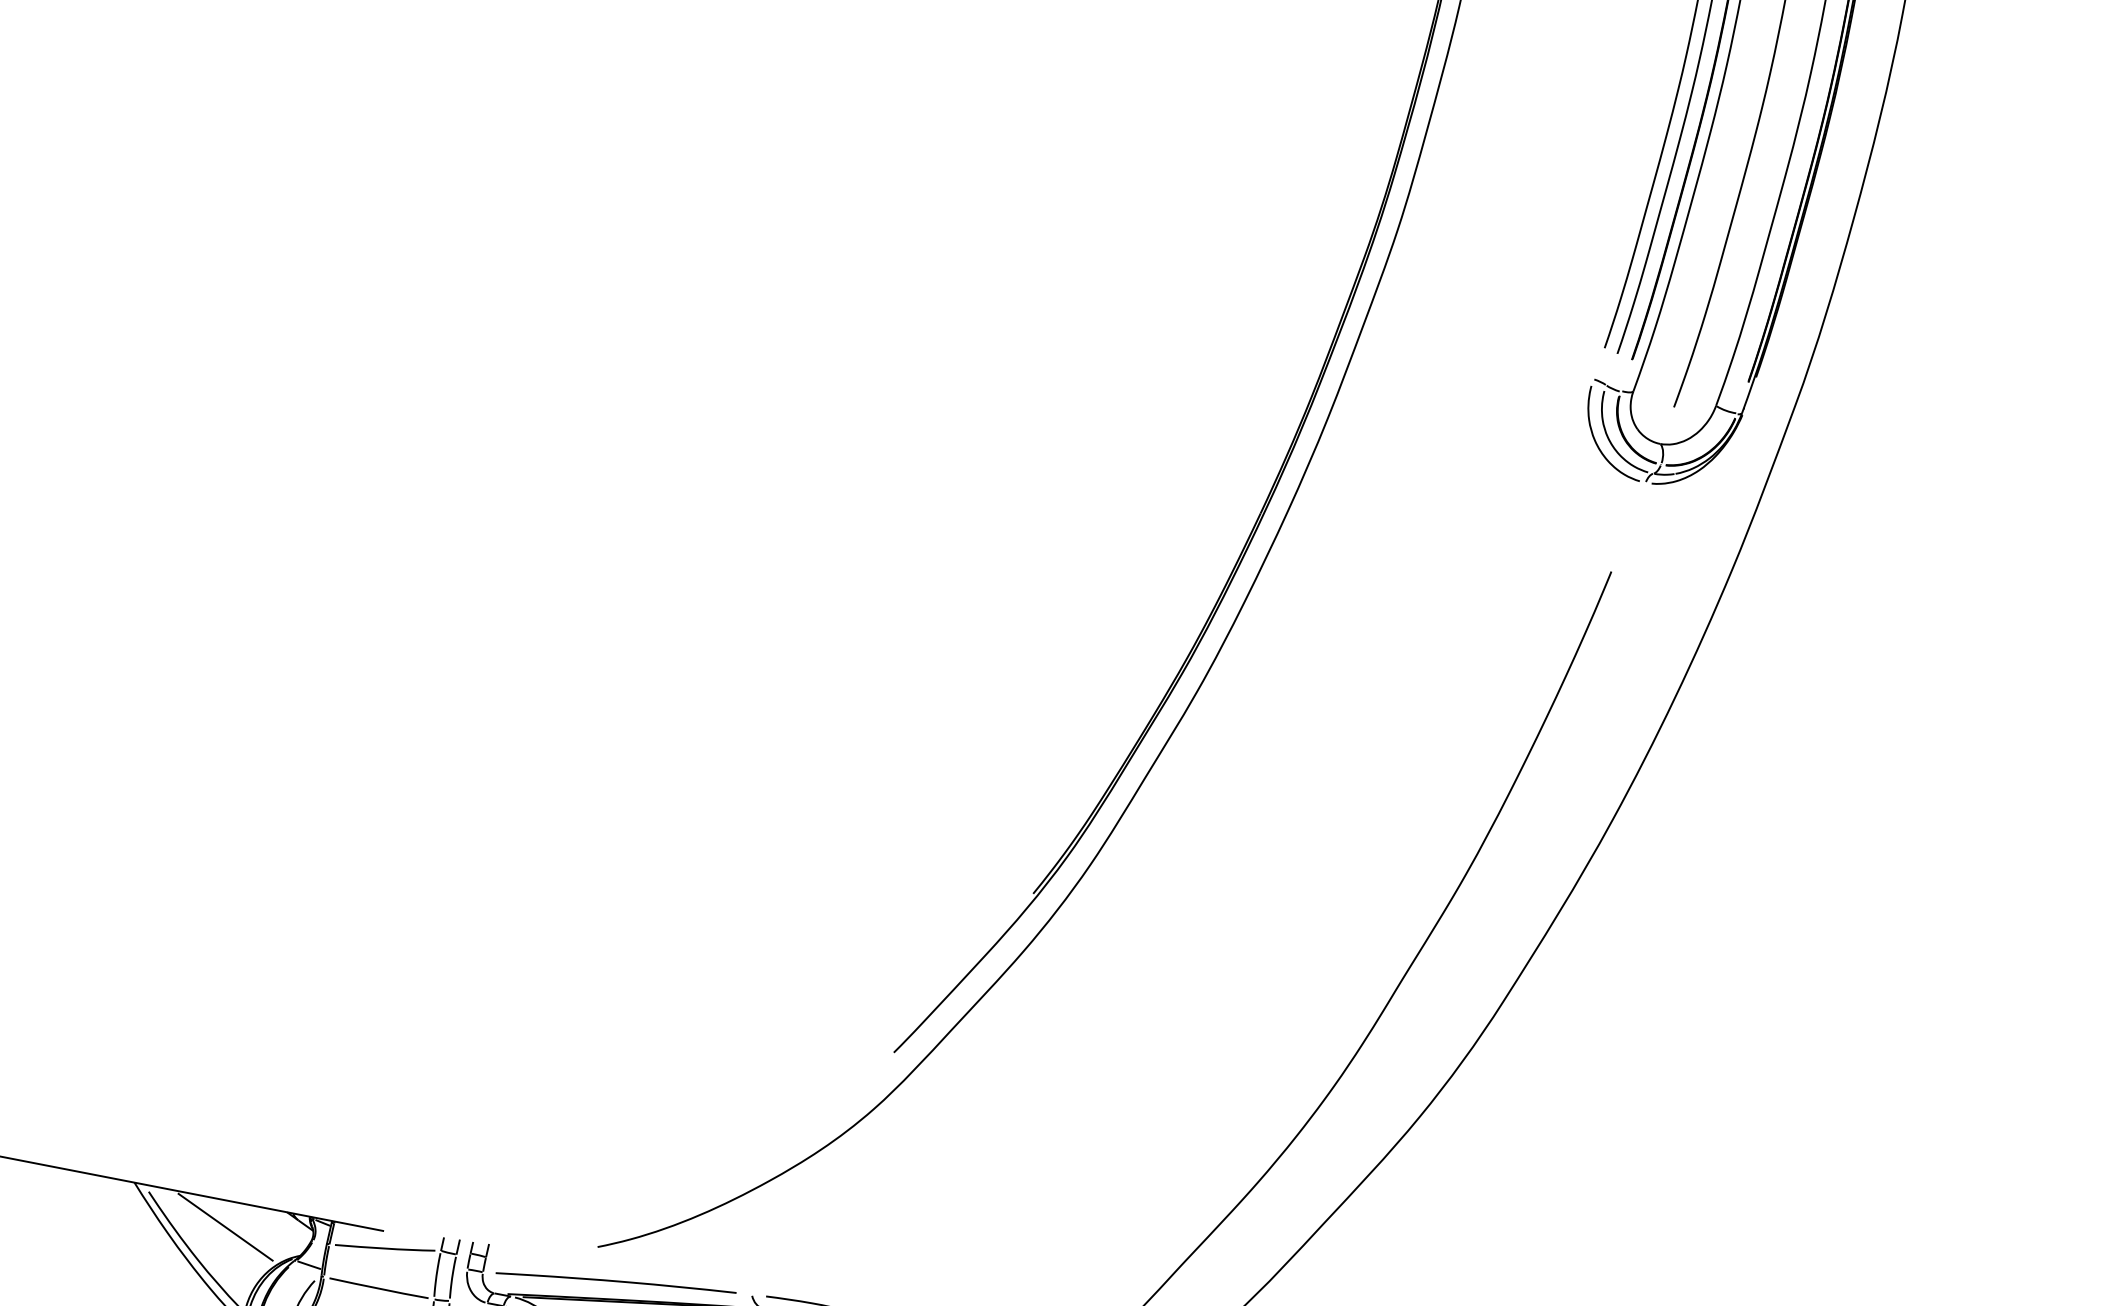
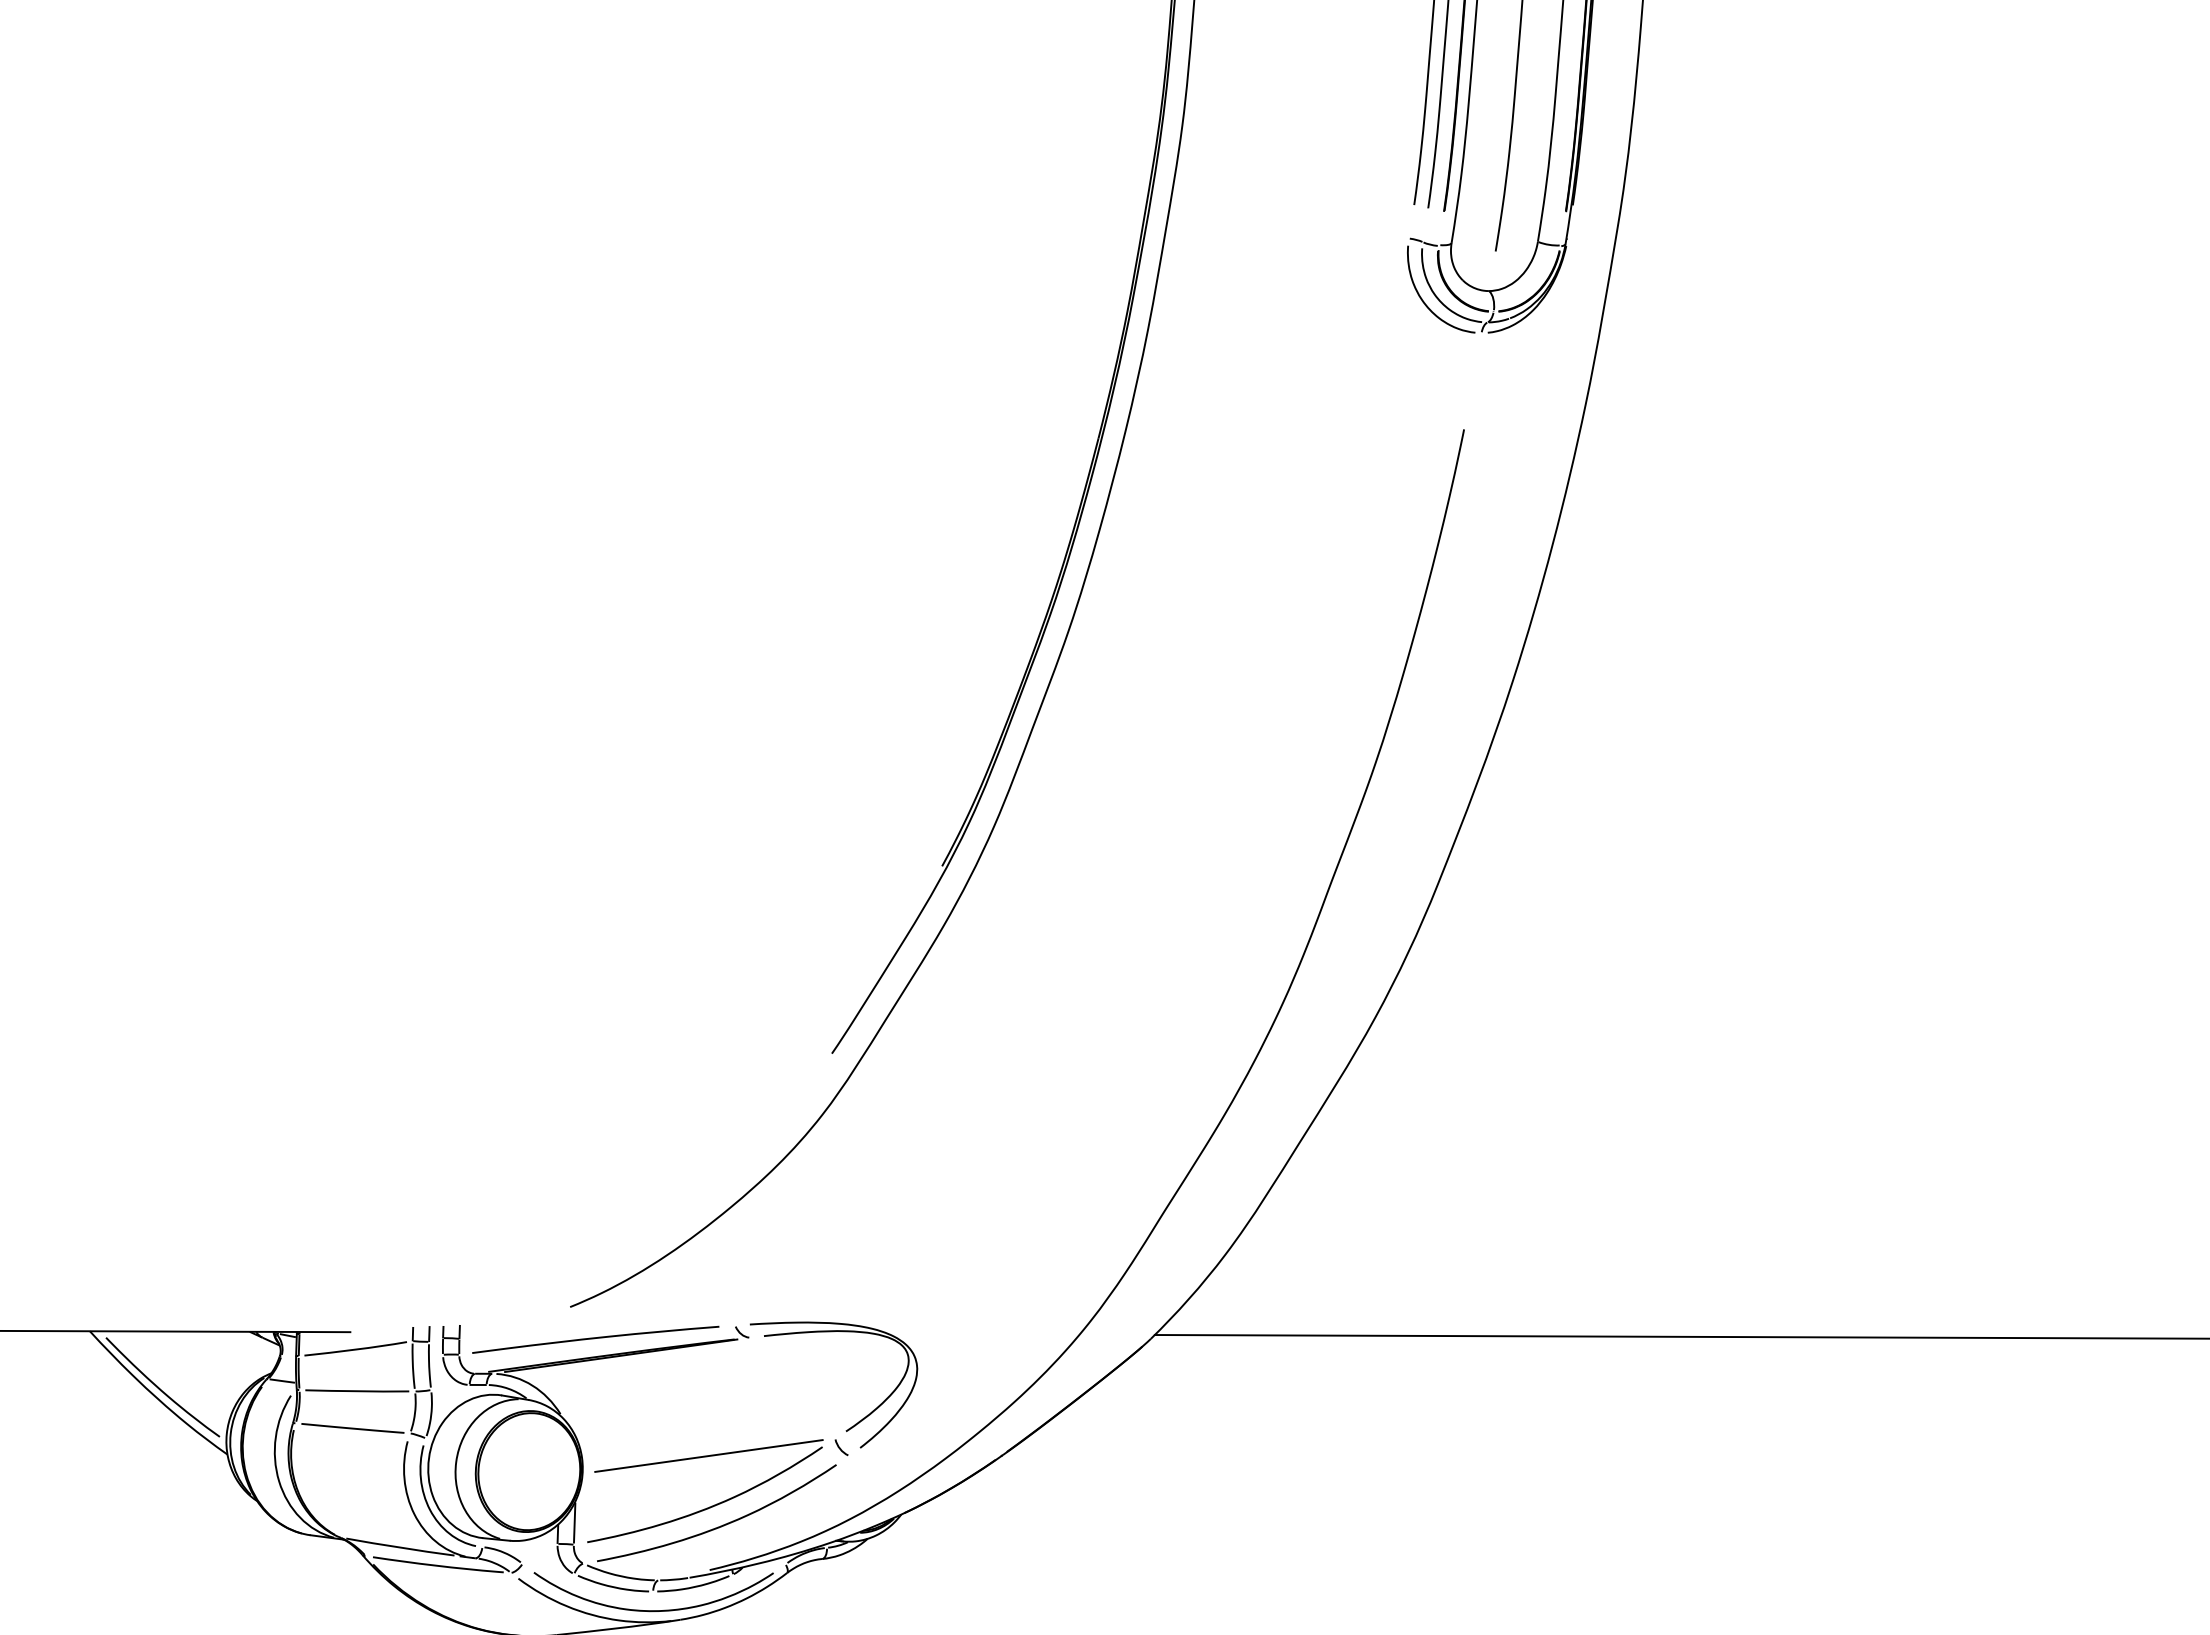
line: (225, 1226) -> (190, 1358), removed

